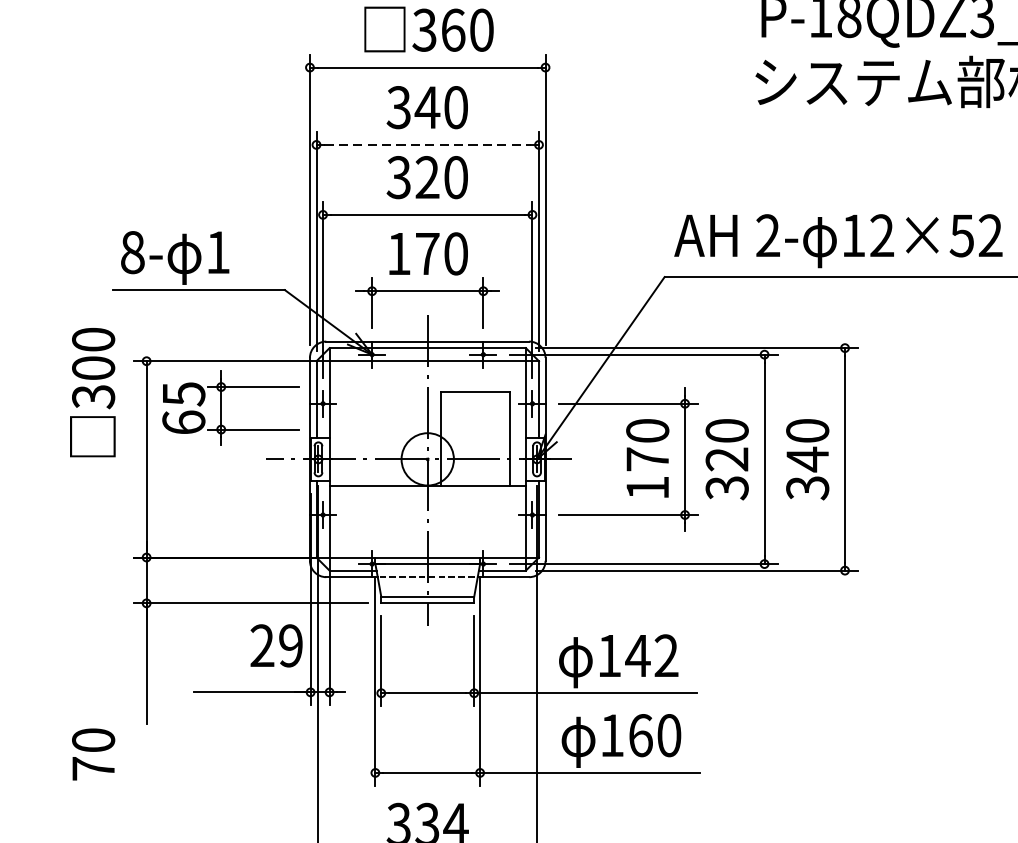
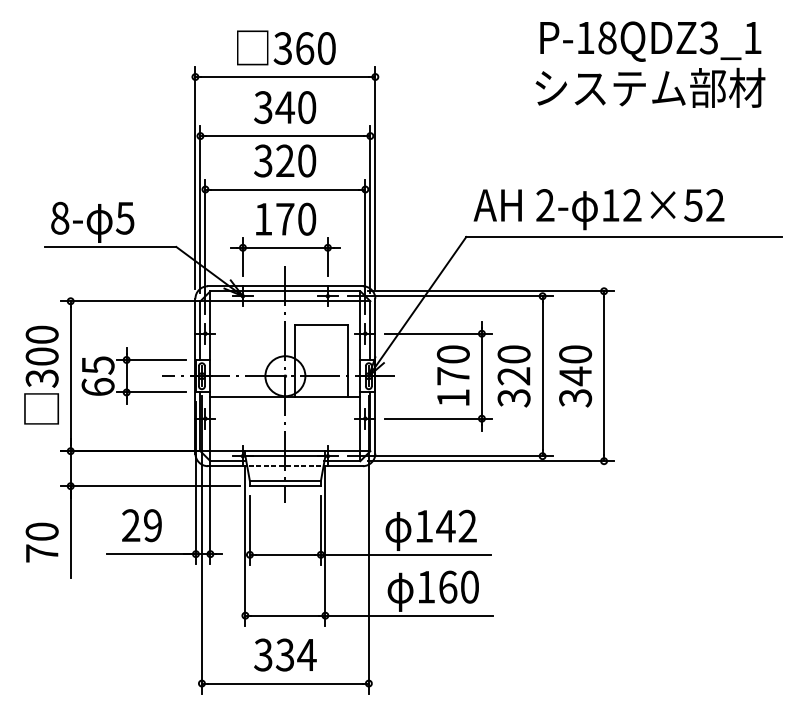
line: (427, 145) -> (285, 136), dashed -> solid
text: (217, 252) -> (124, 218), 1 -> 5
text: (92, 391) -> (41, 374), moved
part: (230, 407) -> (133, 375), moved
text: (275, 645) -> (141, 525), moved
text: (92, 754) -> (41, 542), moved

